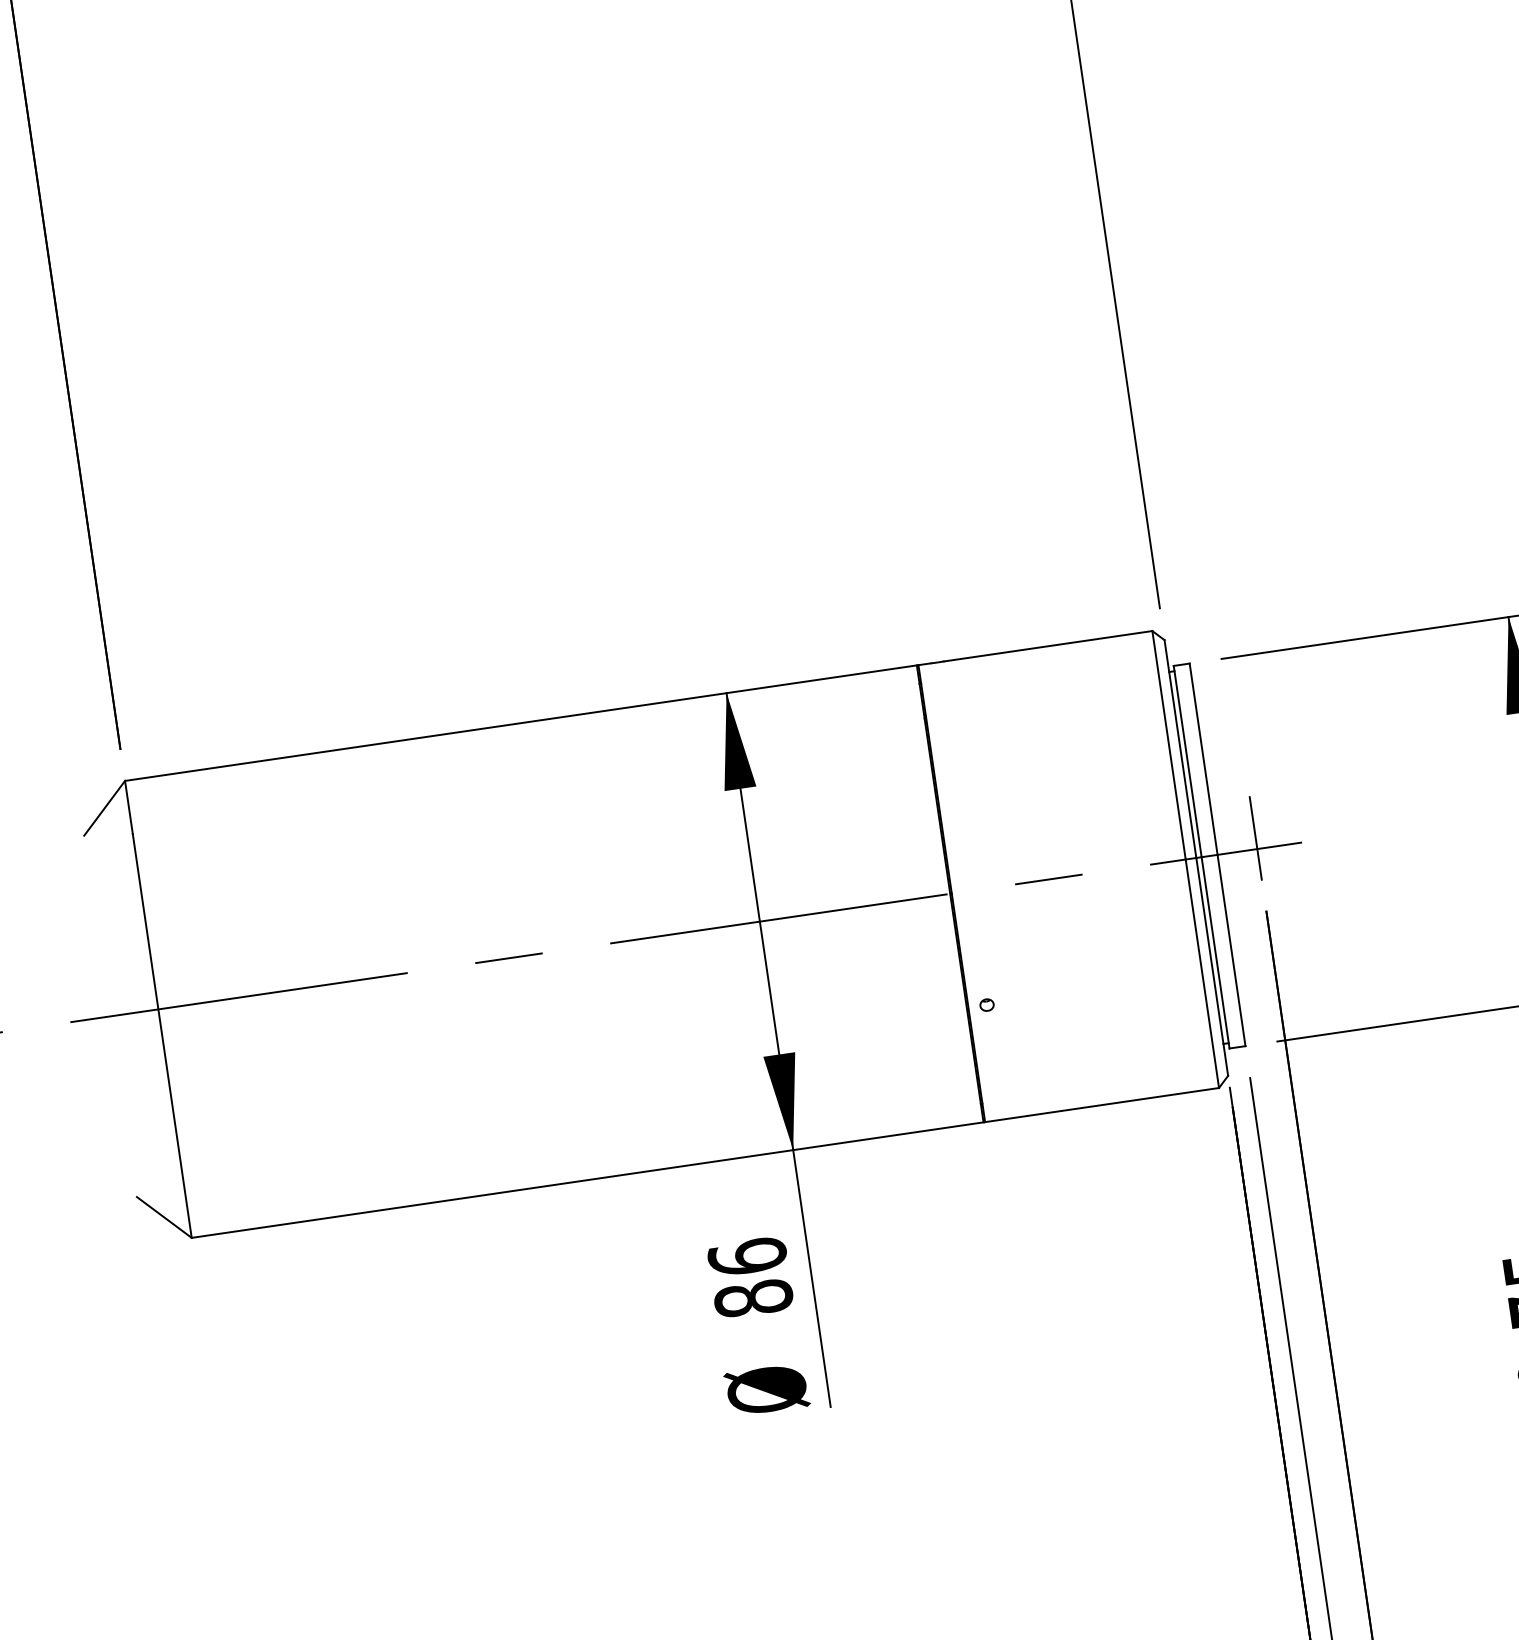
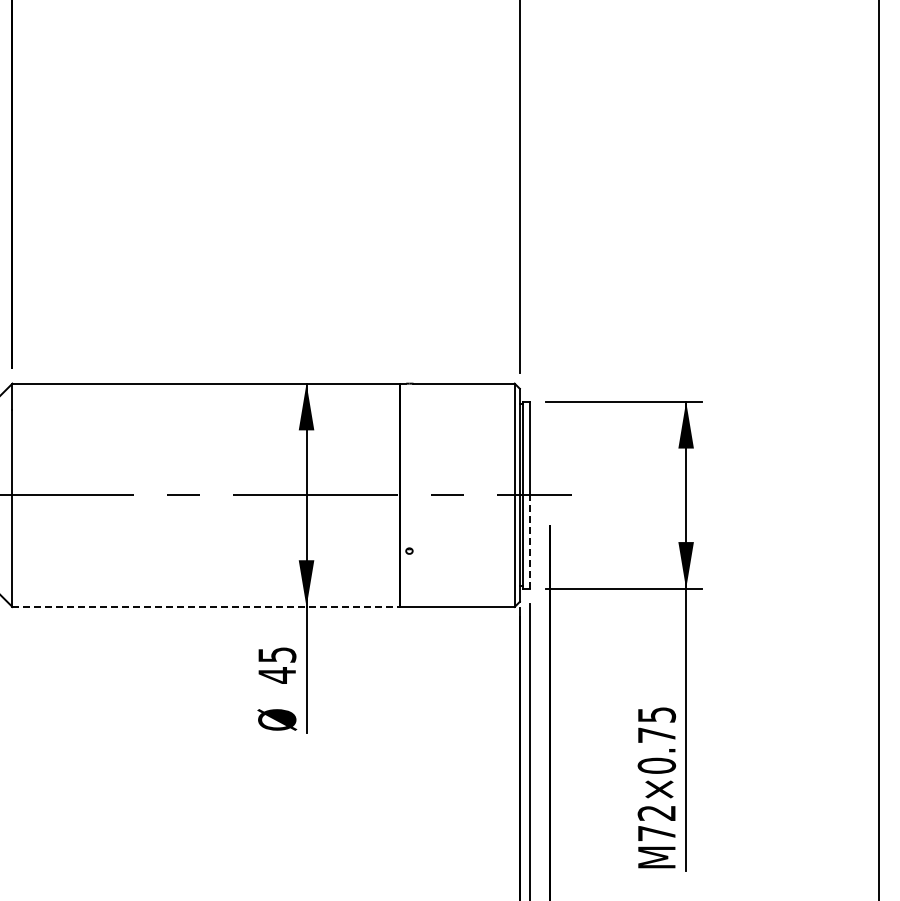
line: (1255, 837) -> (549, 489), removed
line: (1232, 951) -> (530, 542), solid -> dashed
line: (588, 1180) -> (206, 607), solid -> dashed
text: (750, 1276) -> (277, 664), 86 -> 45

